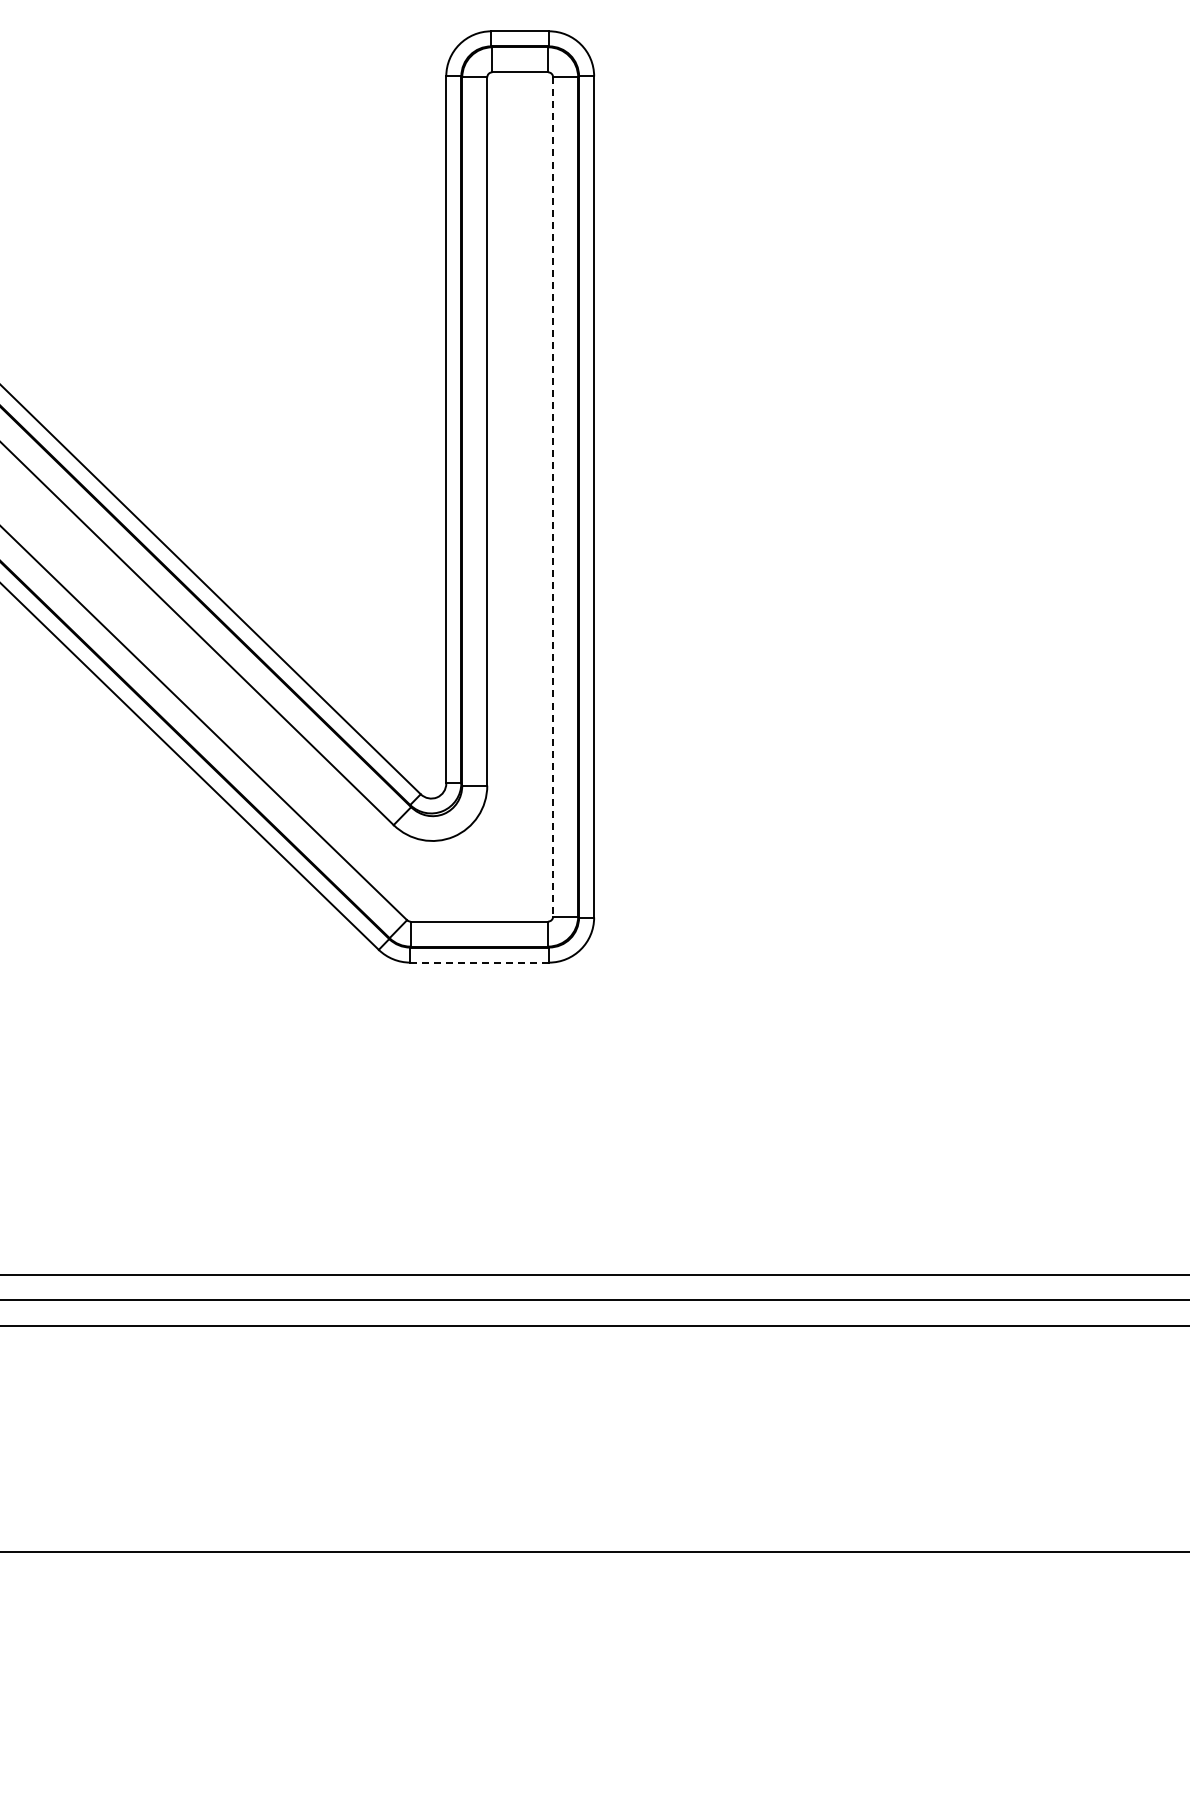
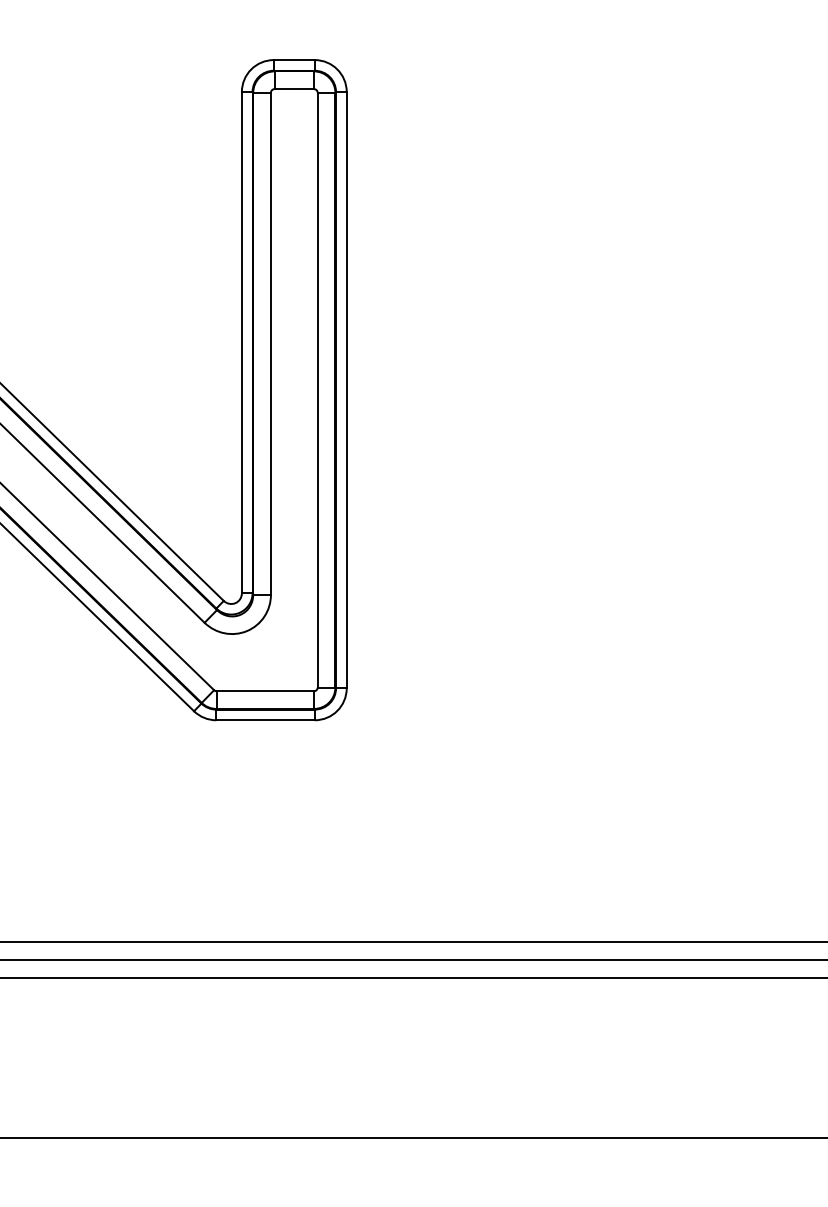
line: (553, 496) -> (317, 389), dashed -> solid
line: (480, 962) -> (266, 720), dashed -> solid

